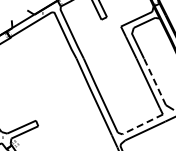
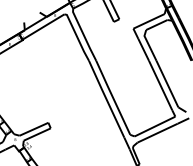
line: (155, 82) -> (167, 84), dashed -> solid
line: (143, 124) -> (155, 126), dashed -> solid

